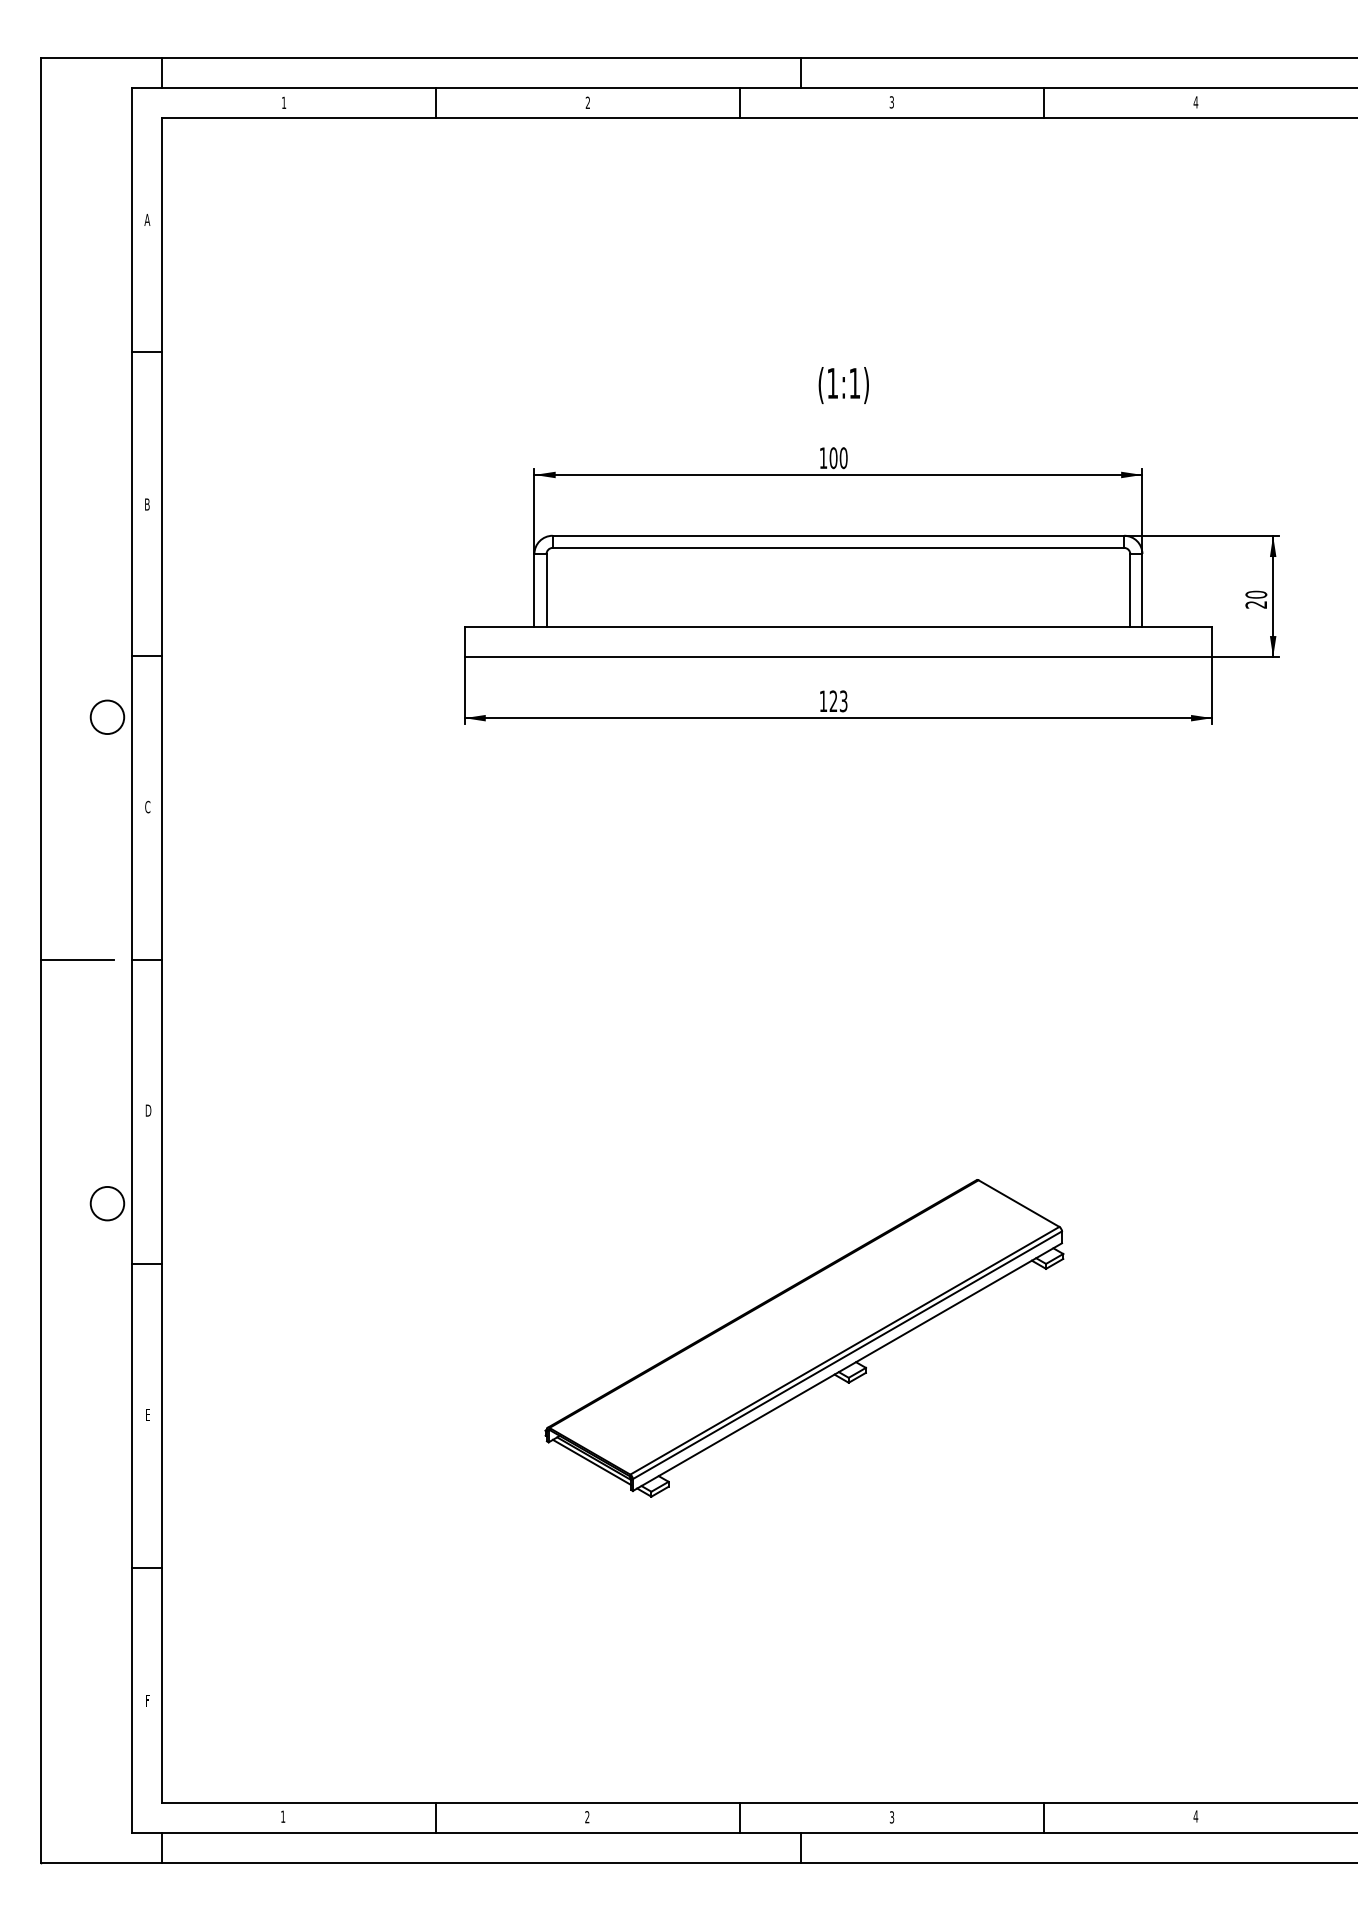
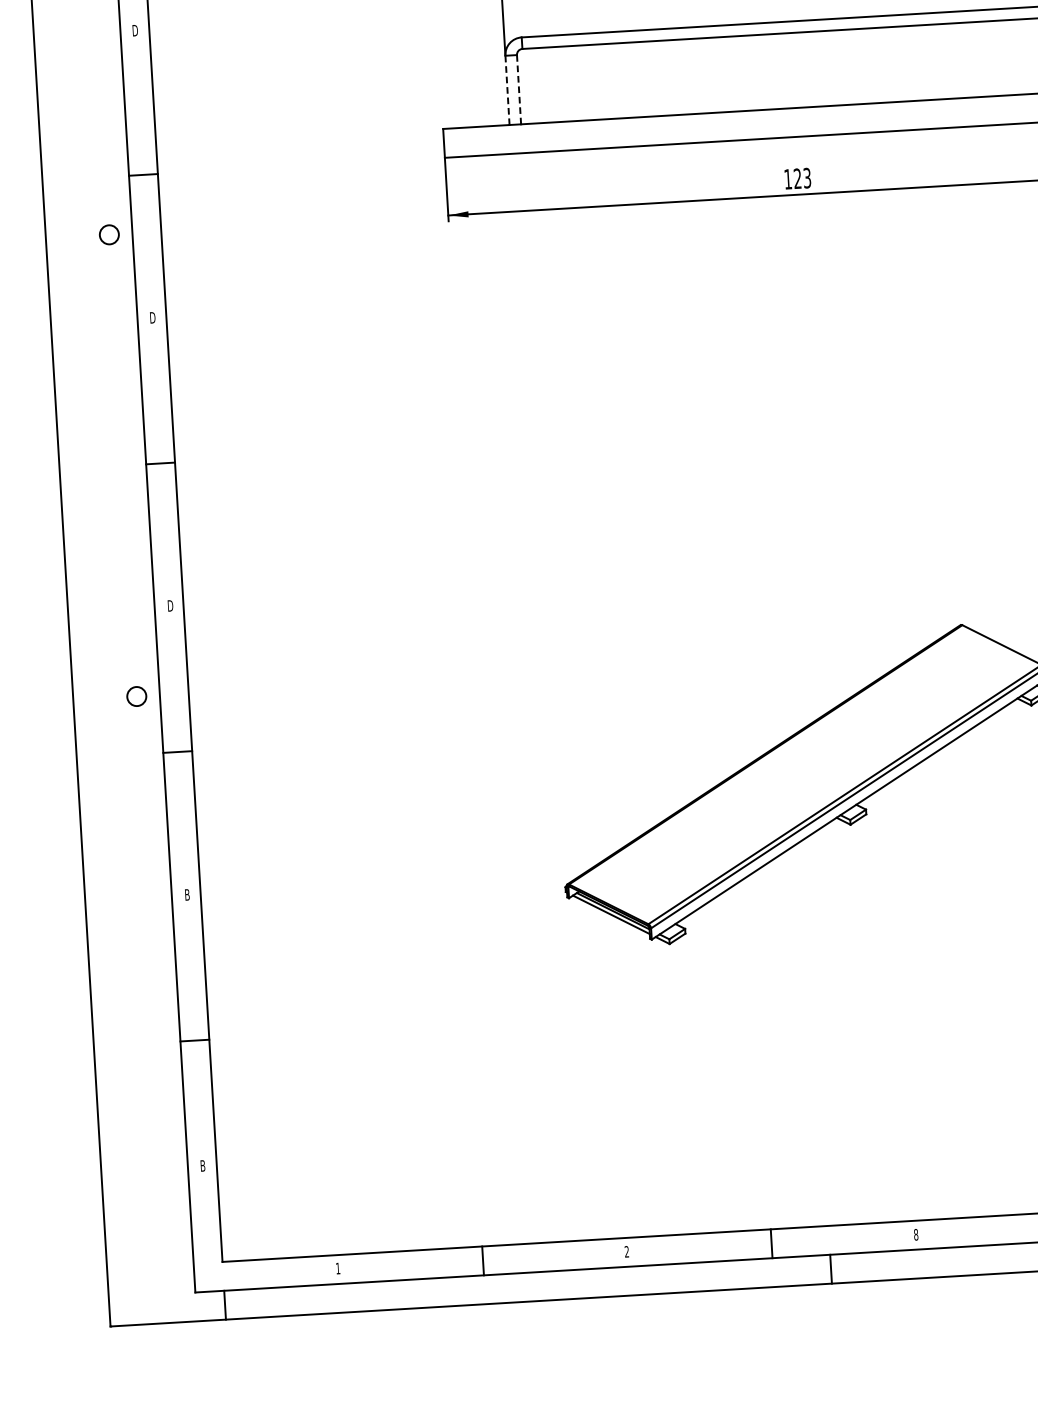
text: (147, 504) -> (135, 30), B -> D
line: (534, 590) -> (507, 90), solid -> dashed
line: (546, 590) -> (518, 89), solid -> dashed
circle: (107, 717) -> (109, 235), size x0.6
text: (147, 806) -> (152, 317), C -> D
line: (76, 960) -> (93, 467), removed
circle: (107, 1203) -> (136, 696), size x0.6
text: (148, 1415) -> (187, 895), E -> B
text: (147, 1700) -> (202, 1165), F -> B
text: (891, 1817) -> (915, 1234), 3 -> 8

